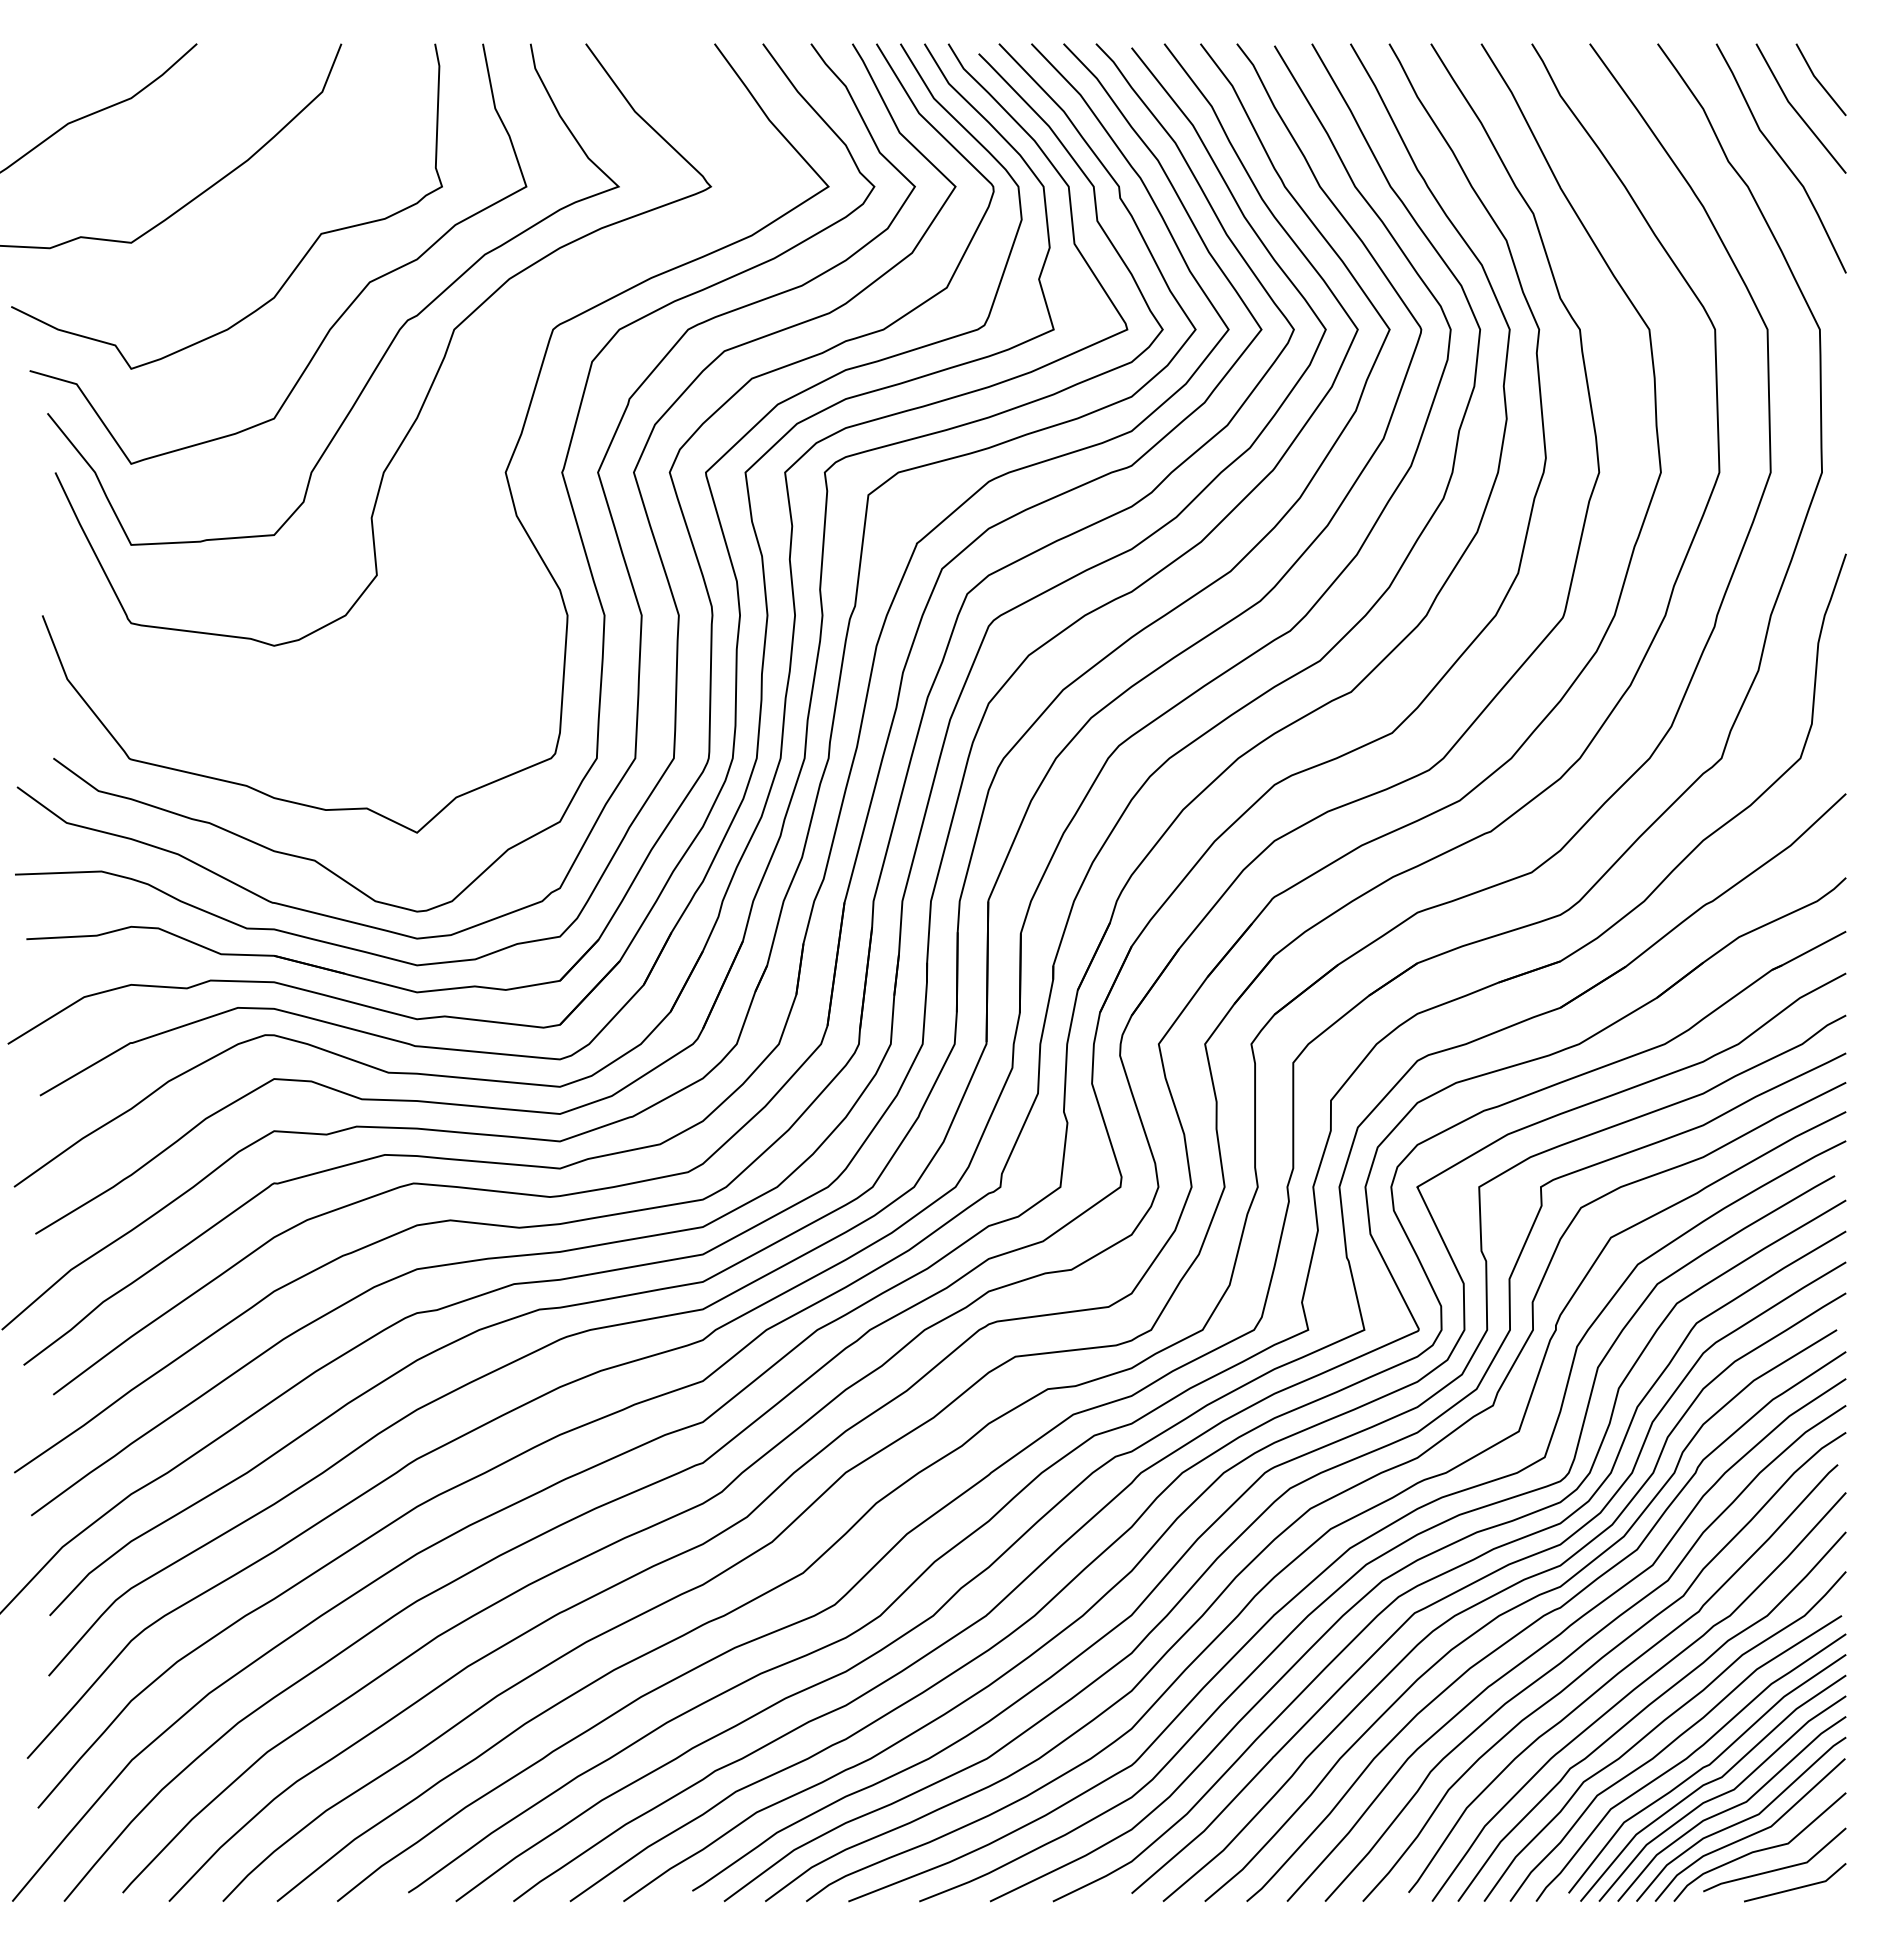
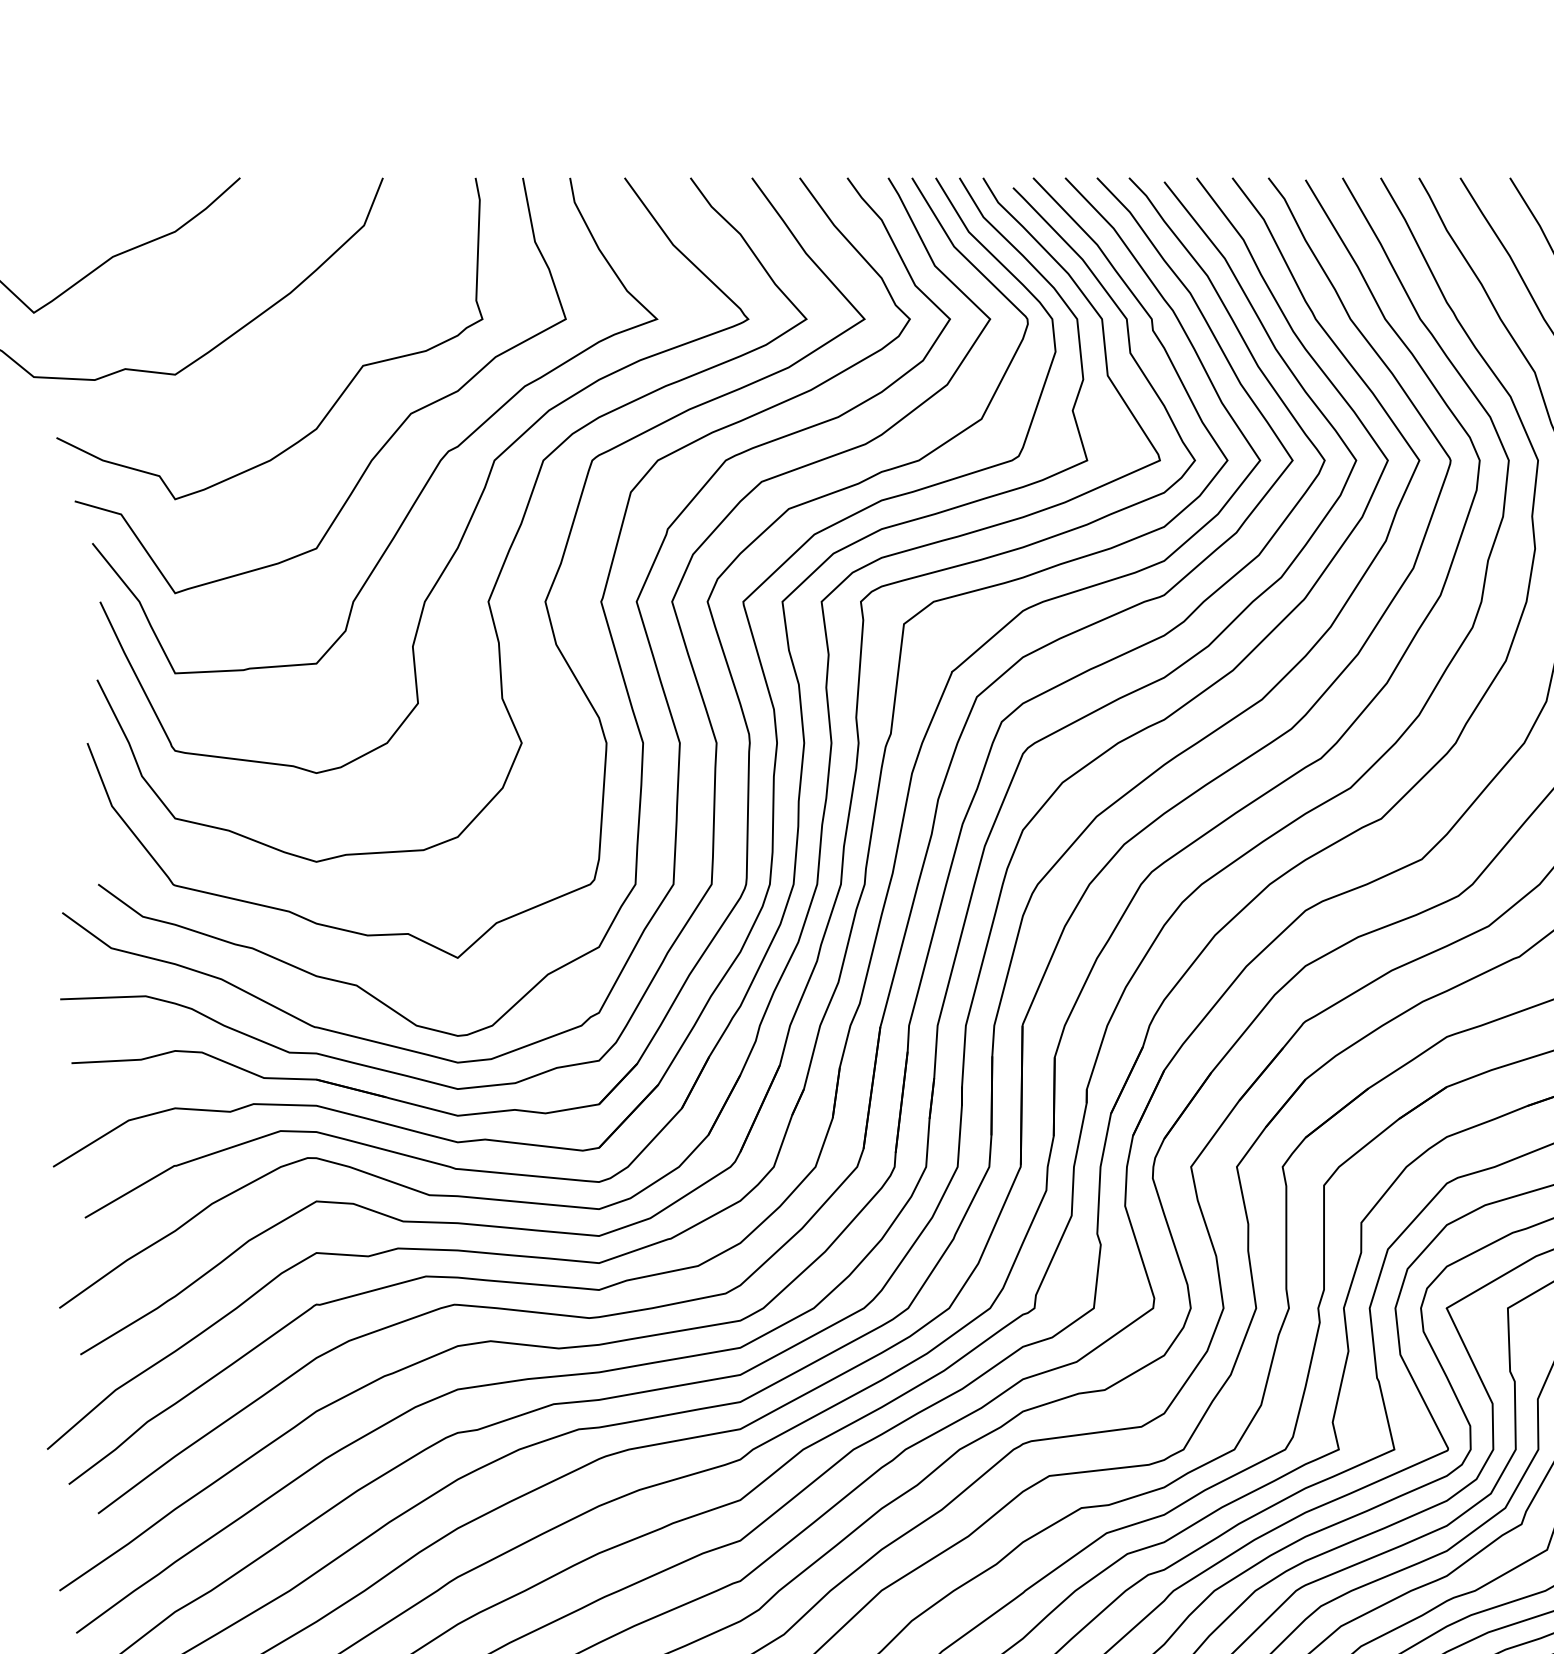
curve: (470, 414) -> (510, 544), added

